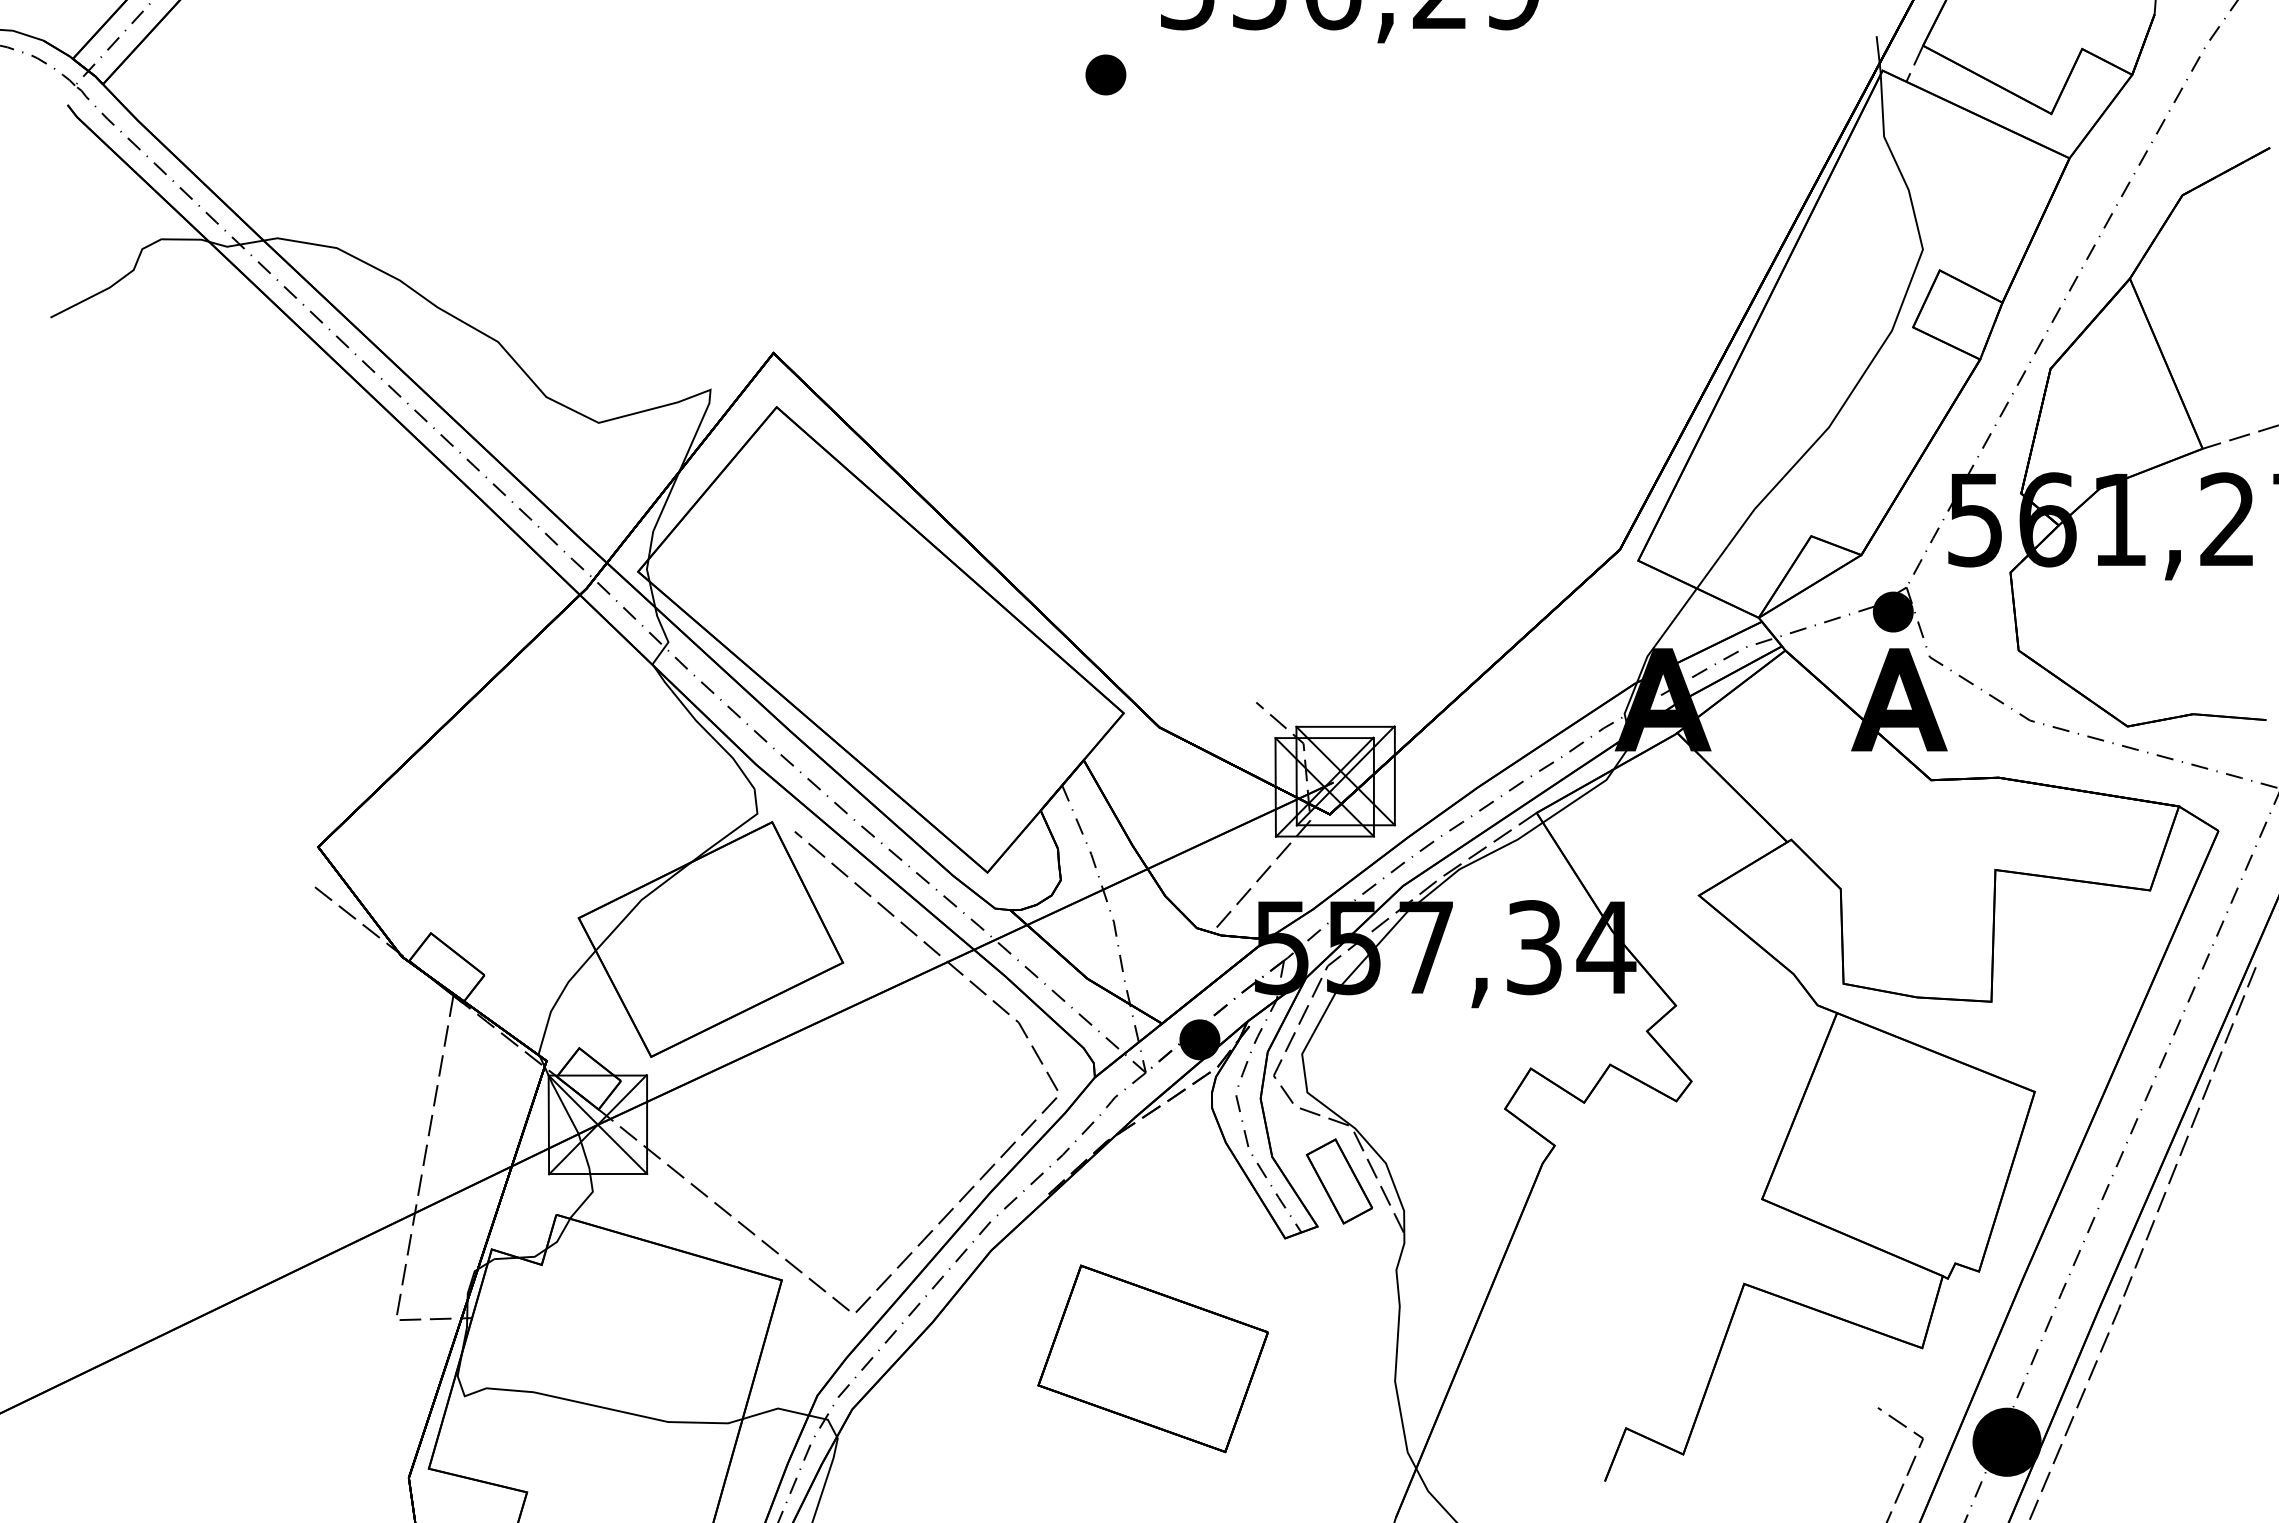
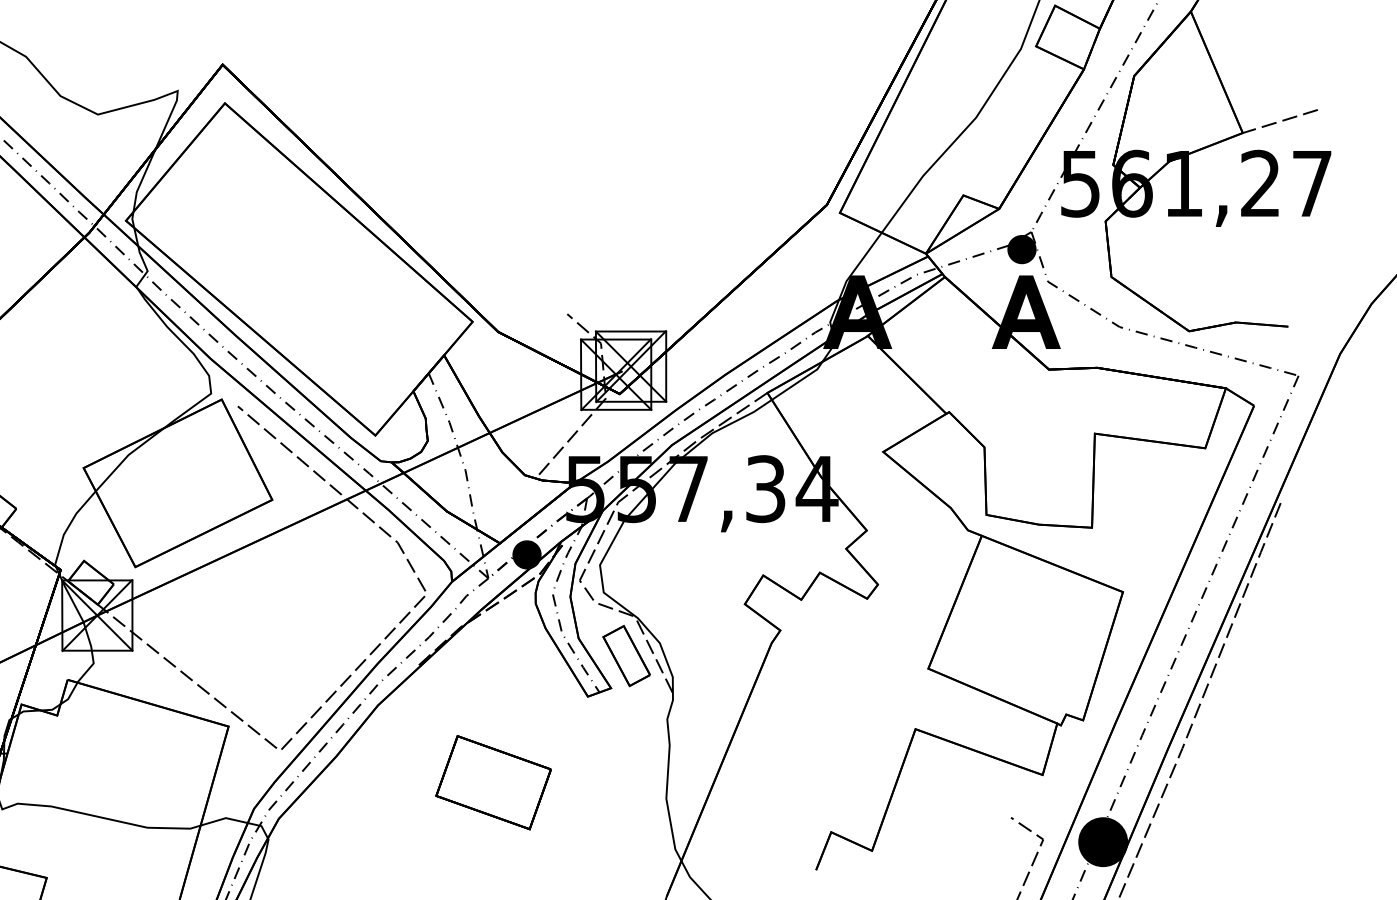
part: (1152, 1358) -> (493, 782), size x0.7

